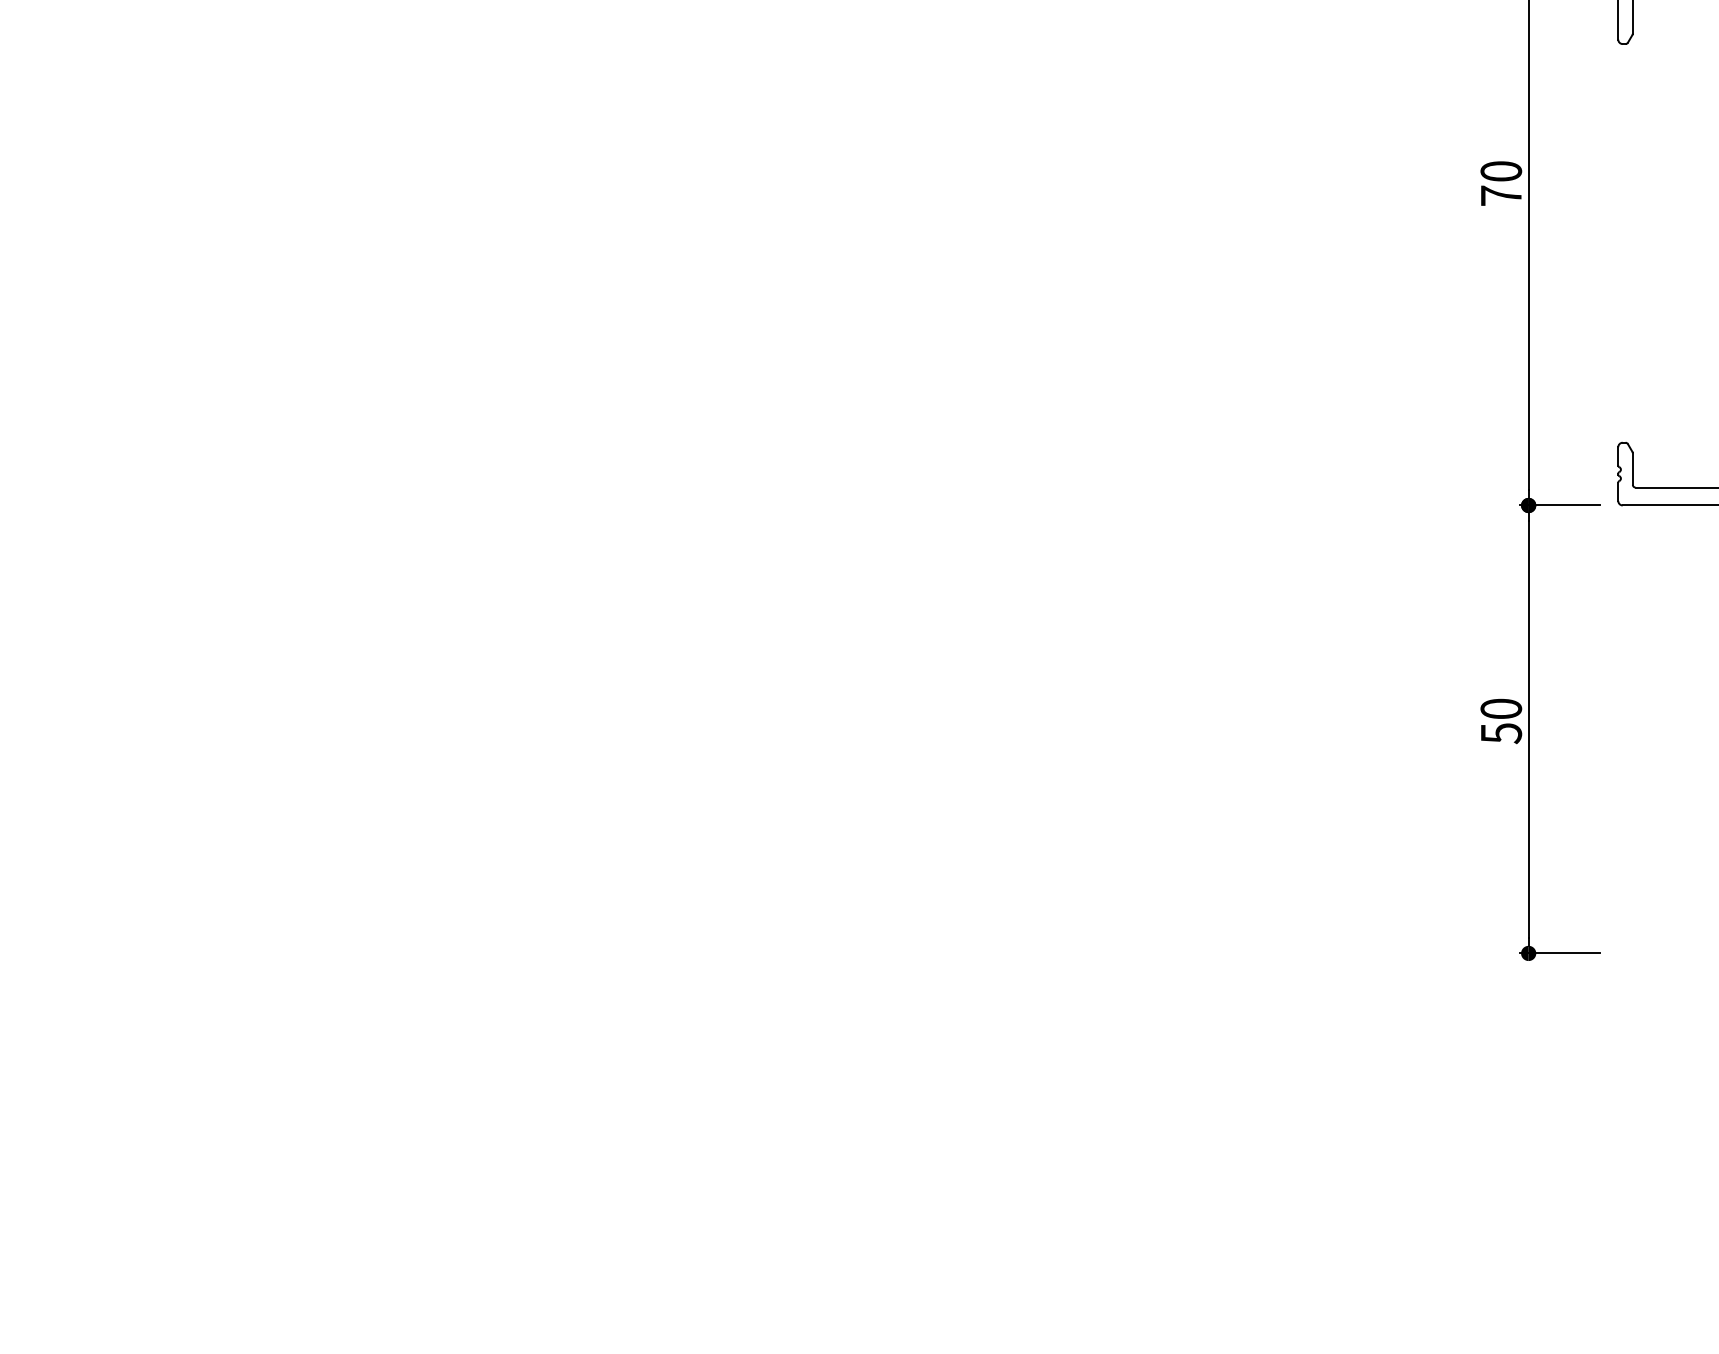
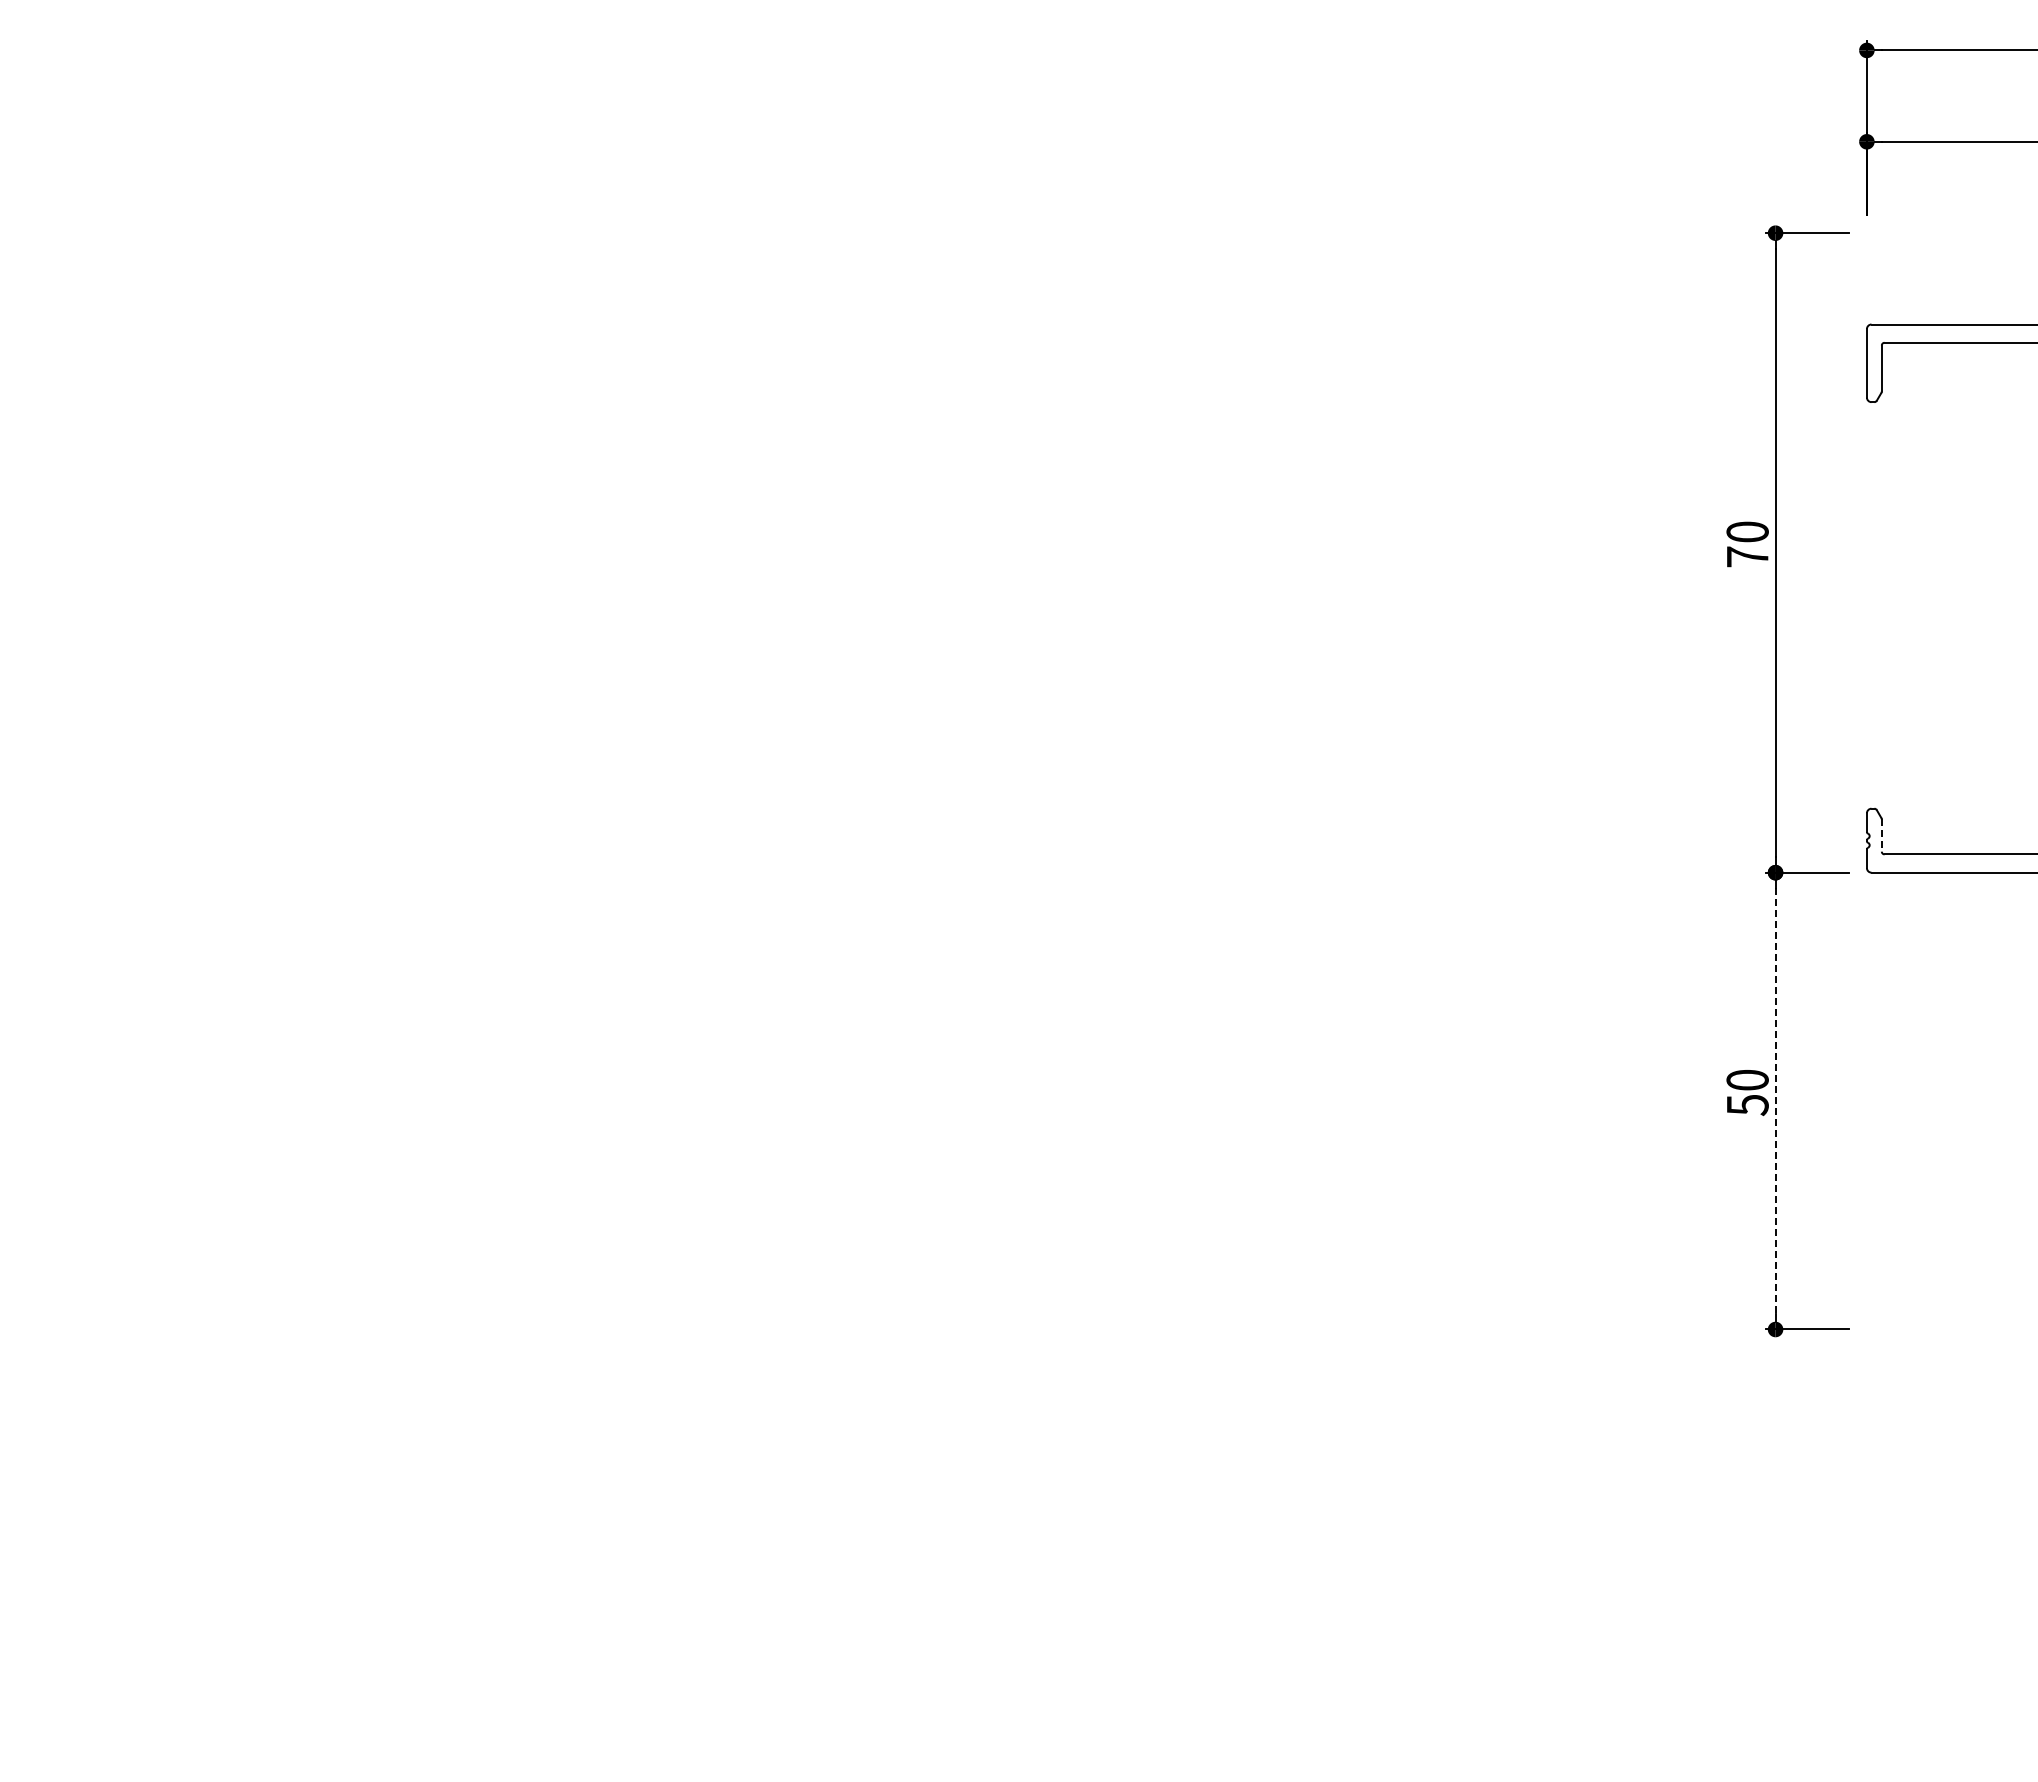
line: (1632, 469) -> (1881, 836), solid -> dashed
line: (1528, 729) -> (1775, 1101), solid -> dashed

